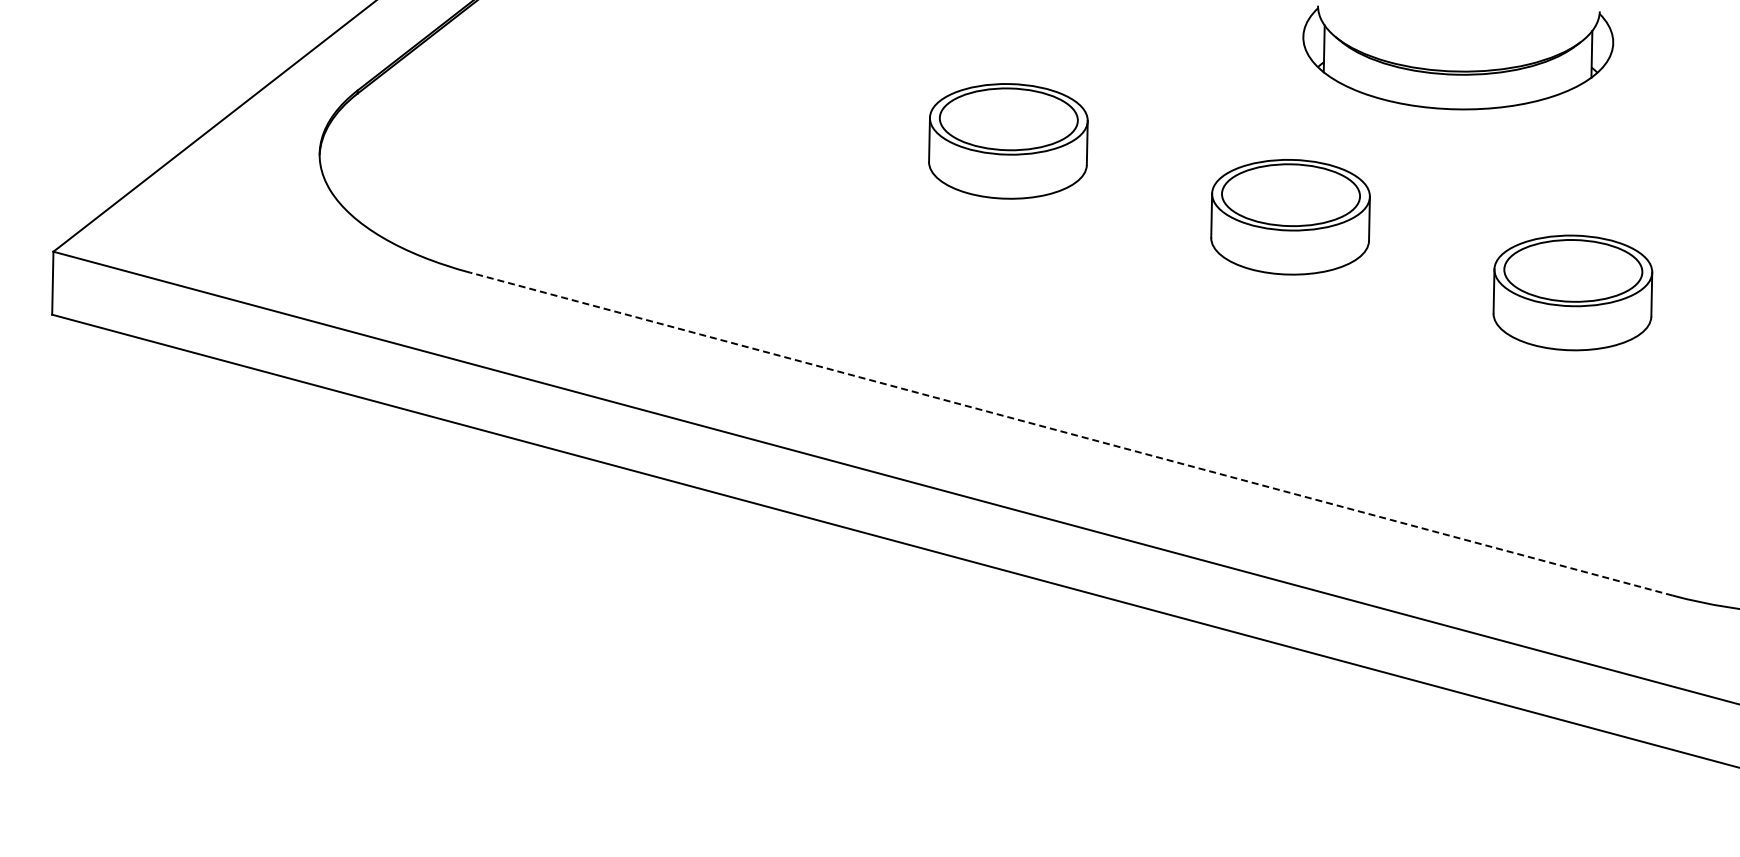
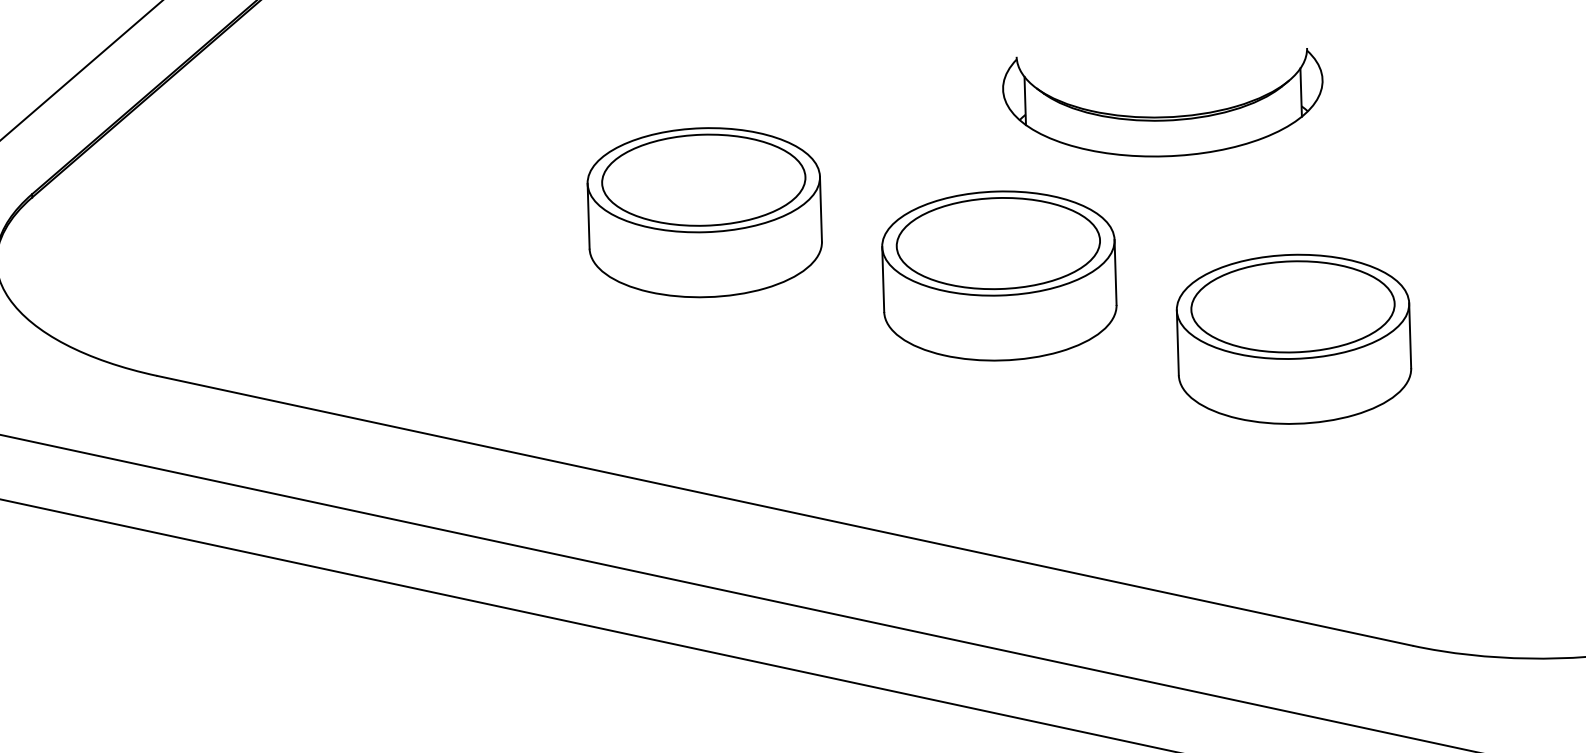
part: (1008, 141) -> (704, 212), size x1.43
part: (1290, 217) -> (999, 276), size x1.43
part: (1572, 292) -> (1293, 338), size x1.43
line: (1071, 434) -> (785, 511), dashed -> solid

